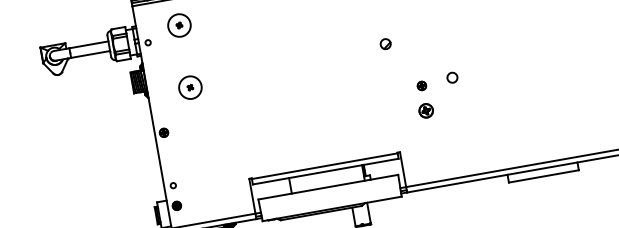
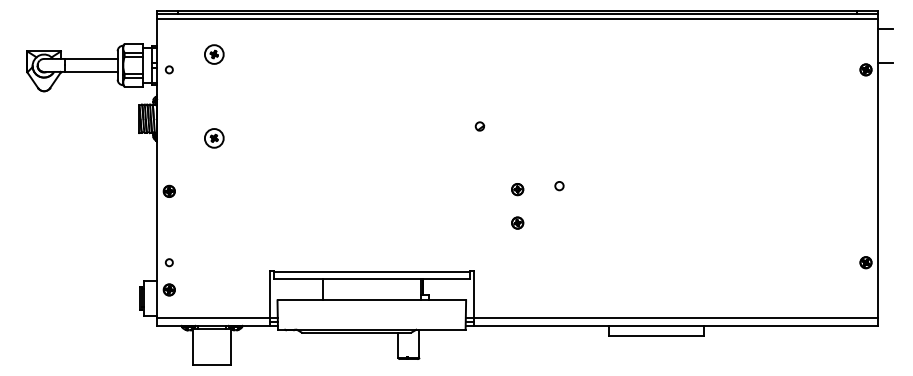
circle: (178, 25) -> (213, 54), size x0.62
part: (385, 44) -> (479, 126), size x0.62
circle: (452, 78) -> (559, 186), size x0.62
circle: (189, 87) -> (213, 138), size x0.62
part: (426, 110) -> (517, 222), size x0.62

